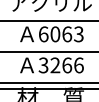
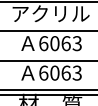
text: (61, 64) -> (60, 72), 3266 -> 6063

